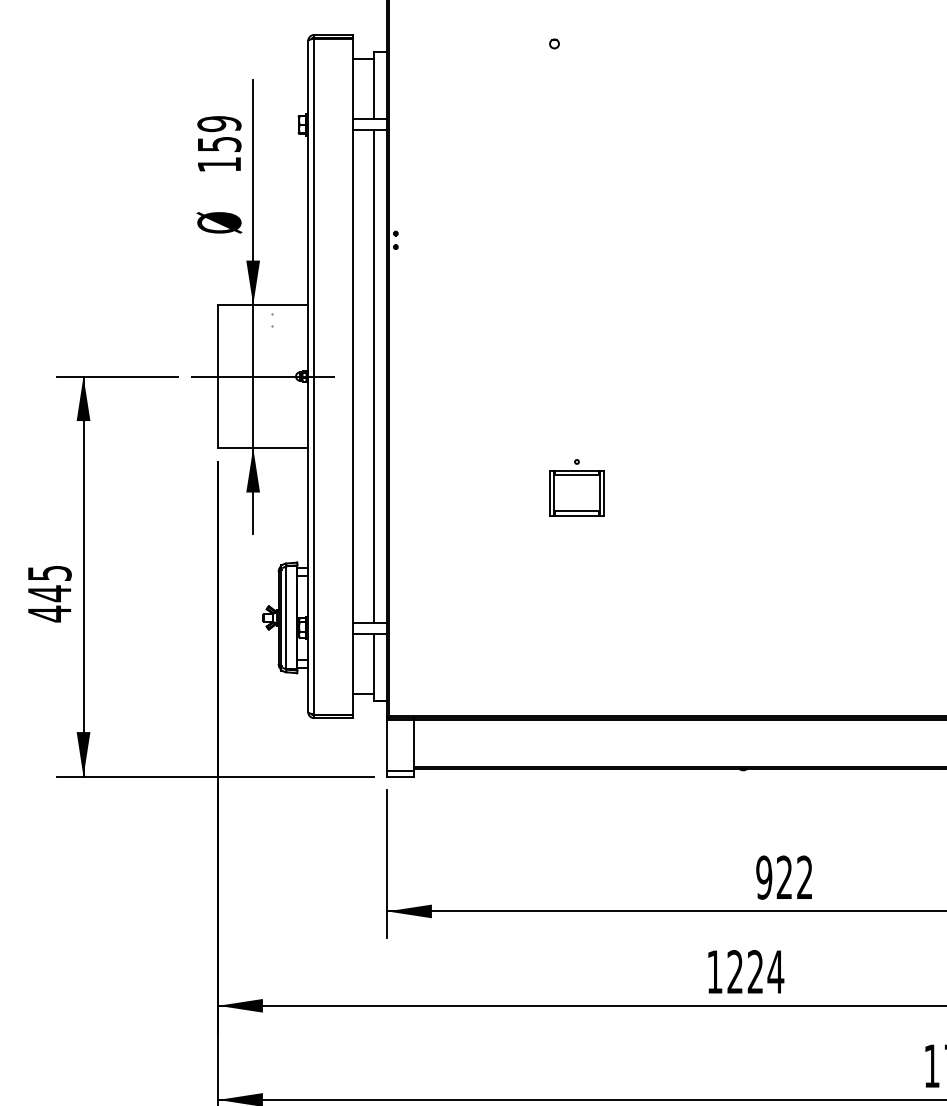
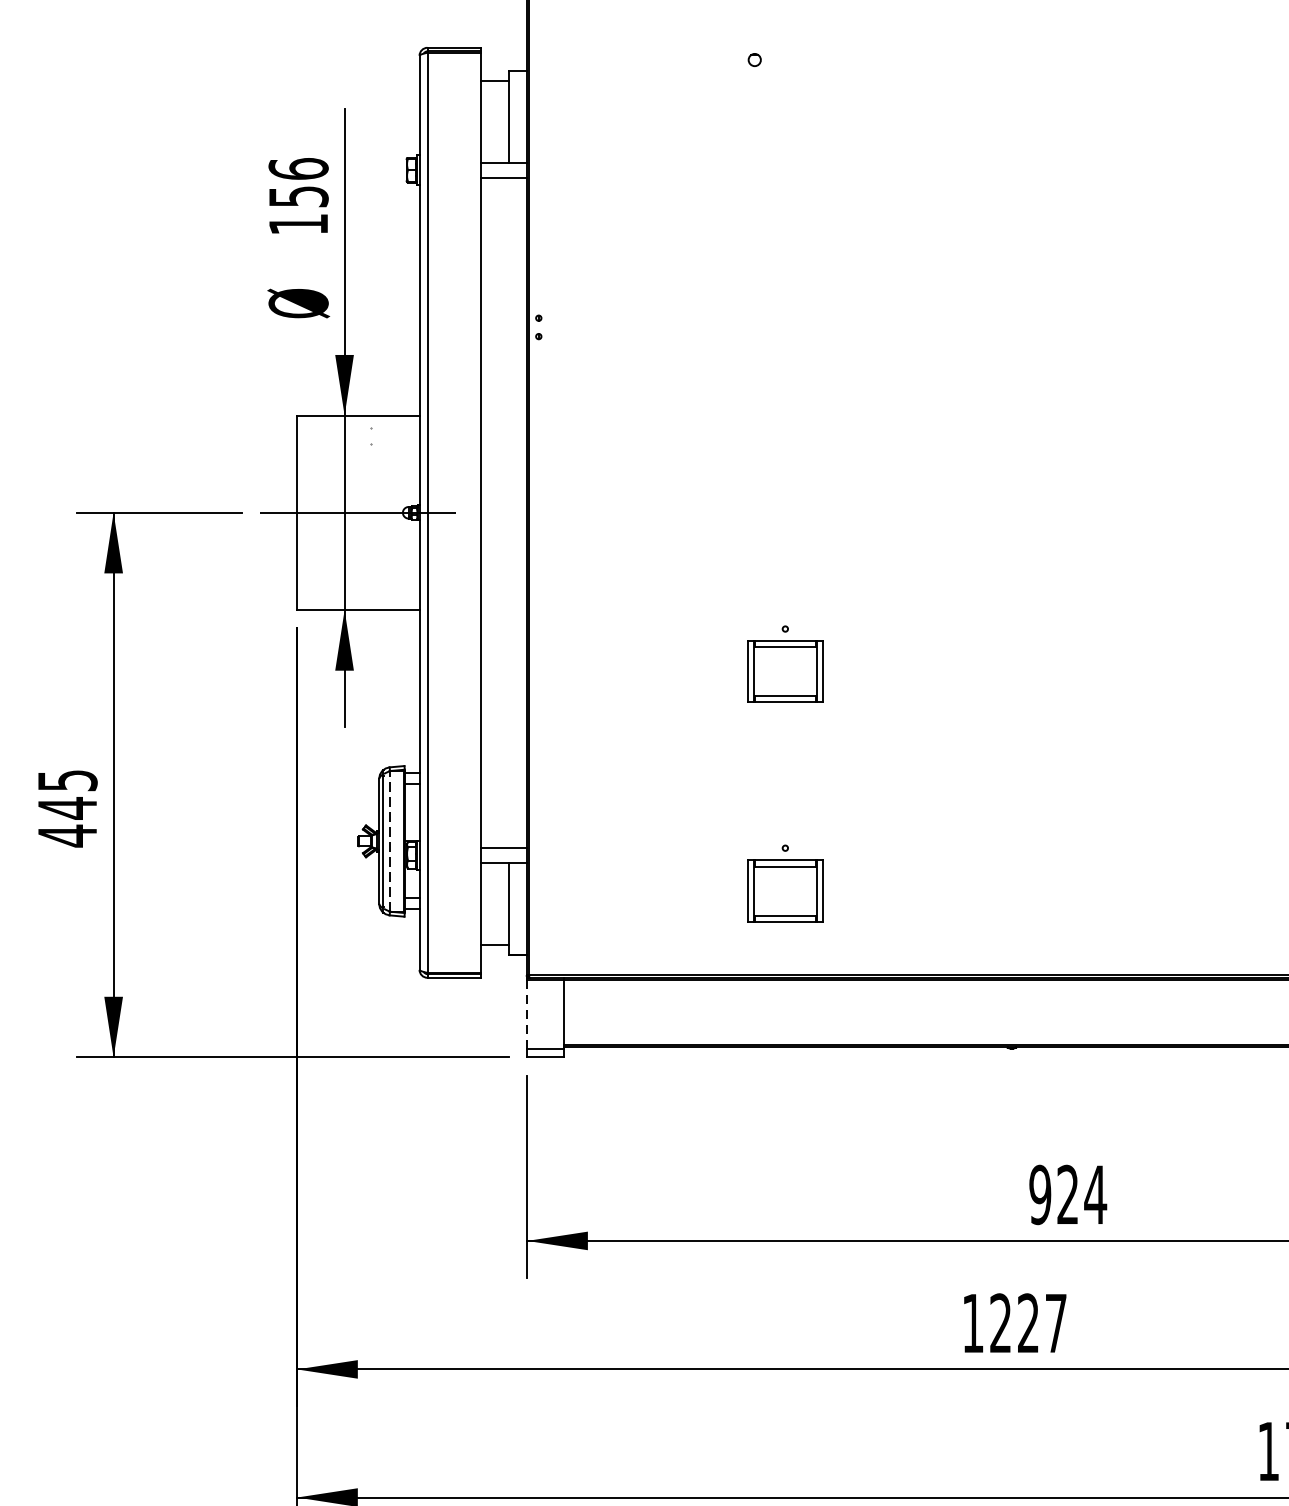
text: (219, 123) -> (298, 168), 159 -> 156
line: (373, 376) -> (508, 512), removed
line: (286, 617) -> (389, 840), solid -> dashed
part: (576, 648) -> (784, 883), added
line: (387, 745) -> (527, 1015), solid -> dashed
text: (804, 876) -> (1095, 1193), 922 -> 924
text: (775, 971) -> (1055, 1322), 1224 -> 1227

